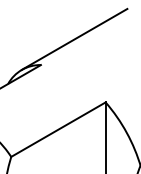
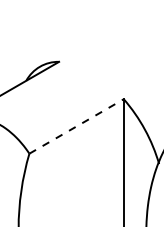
line: (74, 38) -> (92, 35), removed
line: (59, 129) -> (77, 126), solid -> dashed

